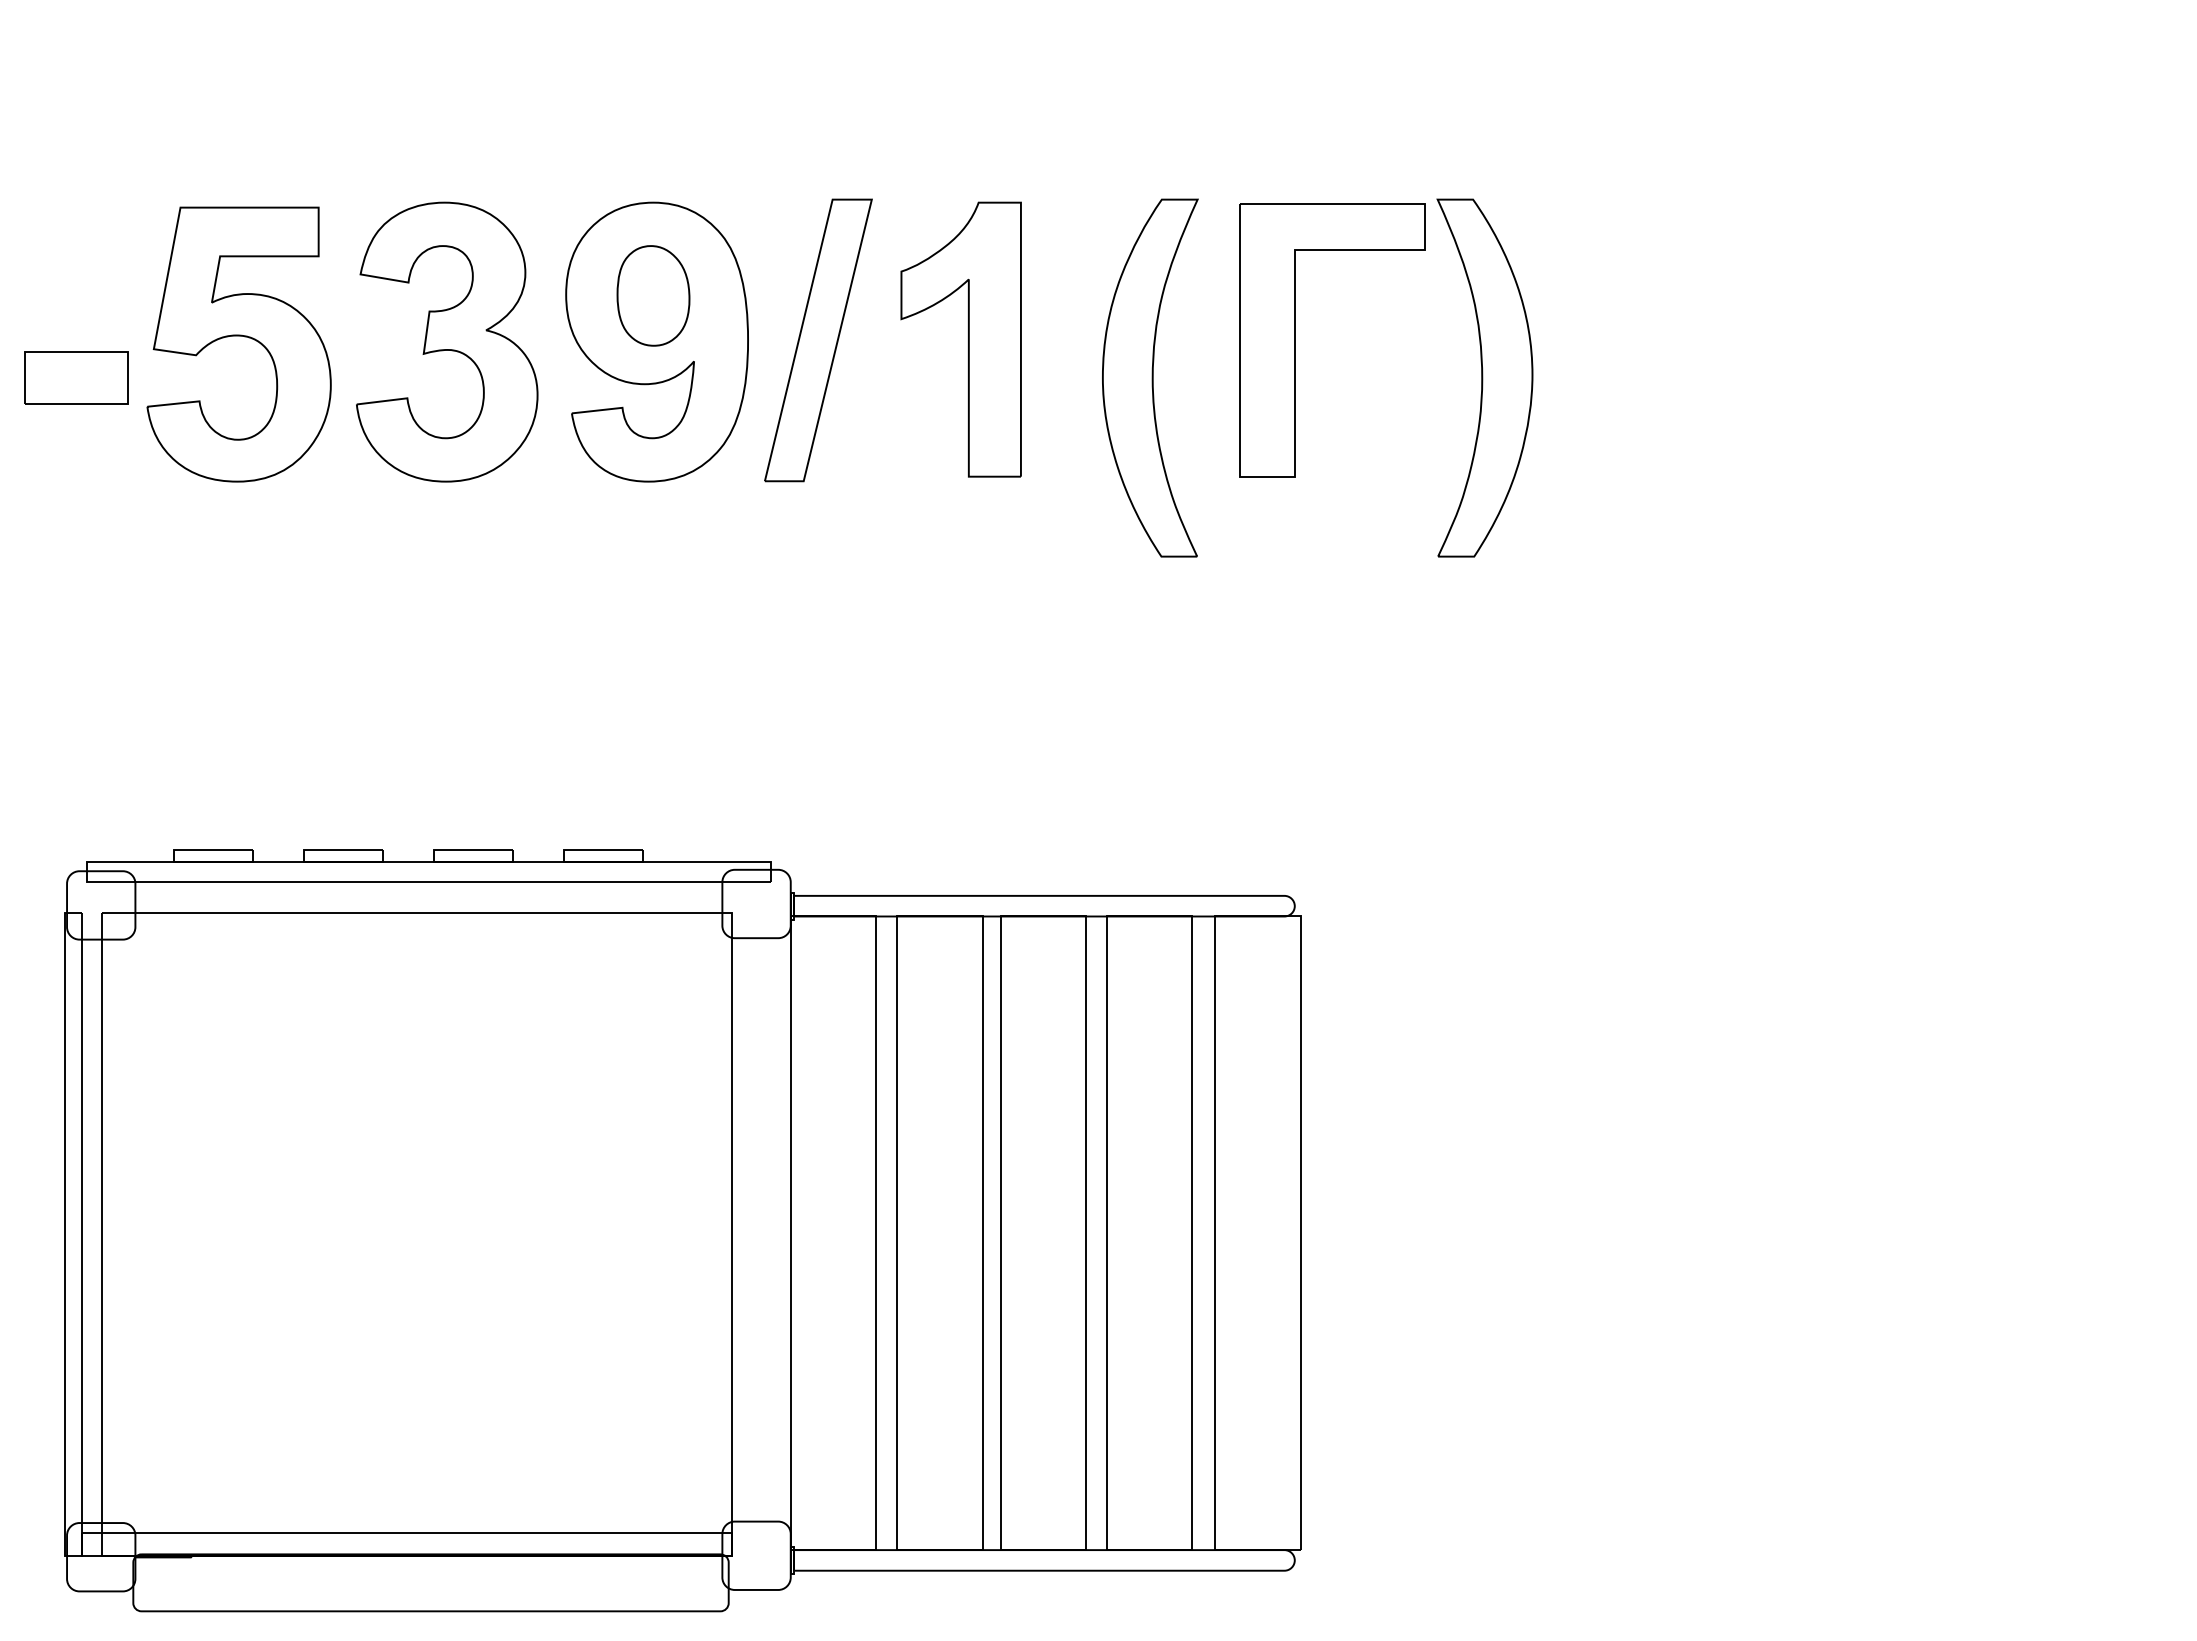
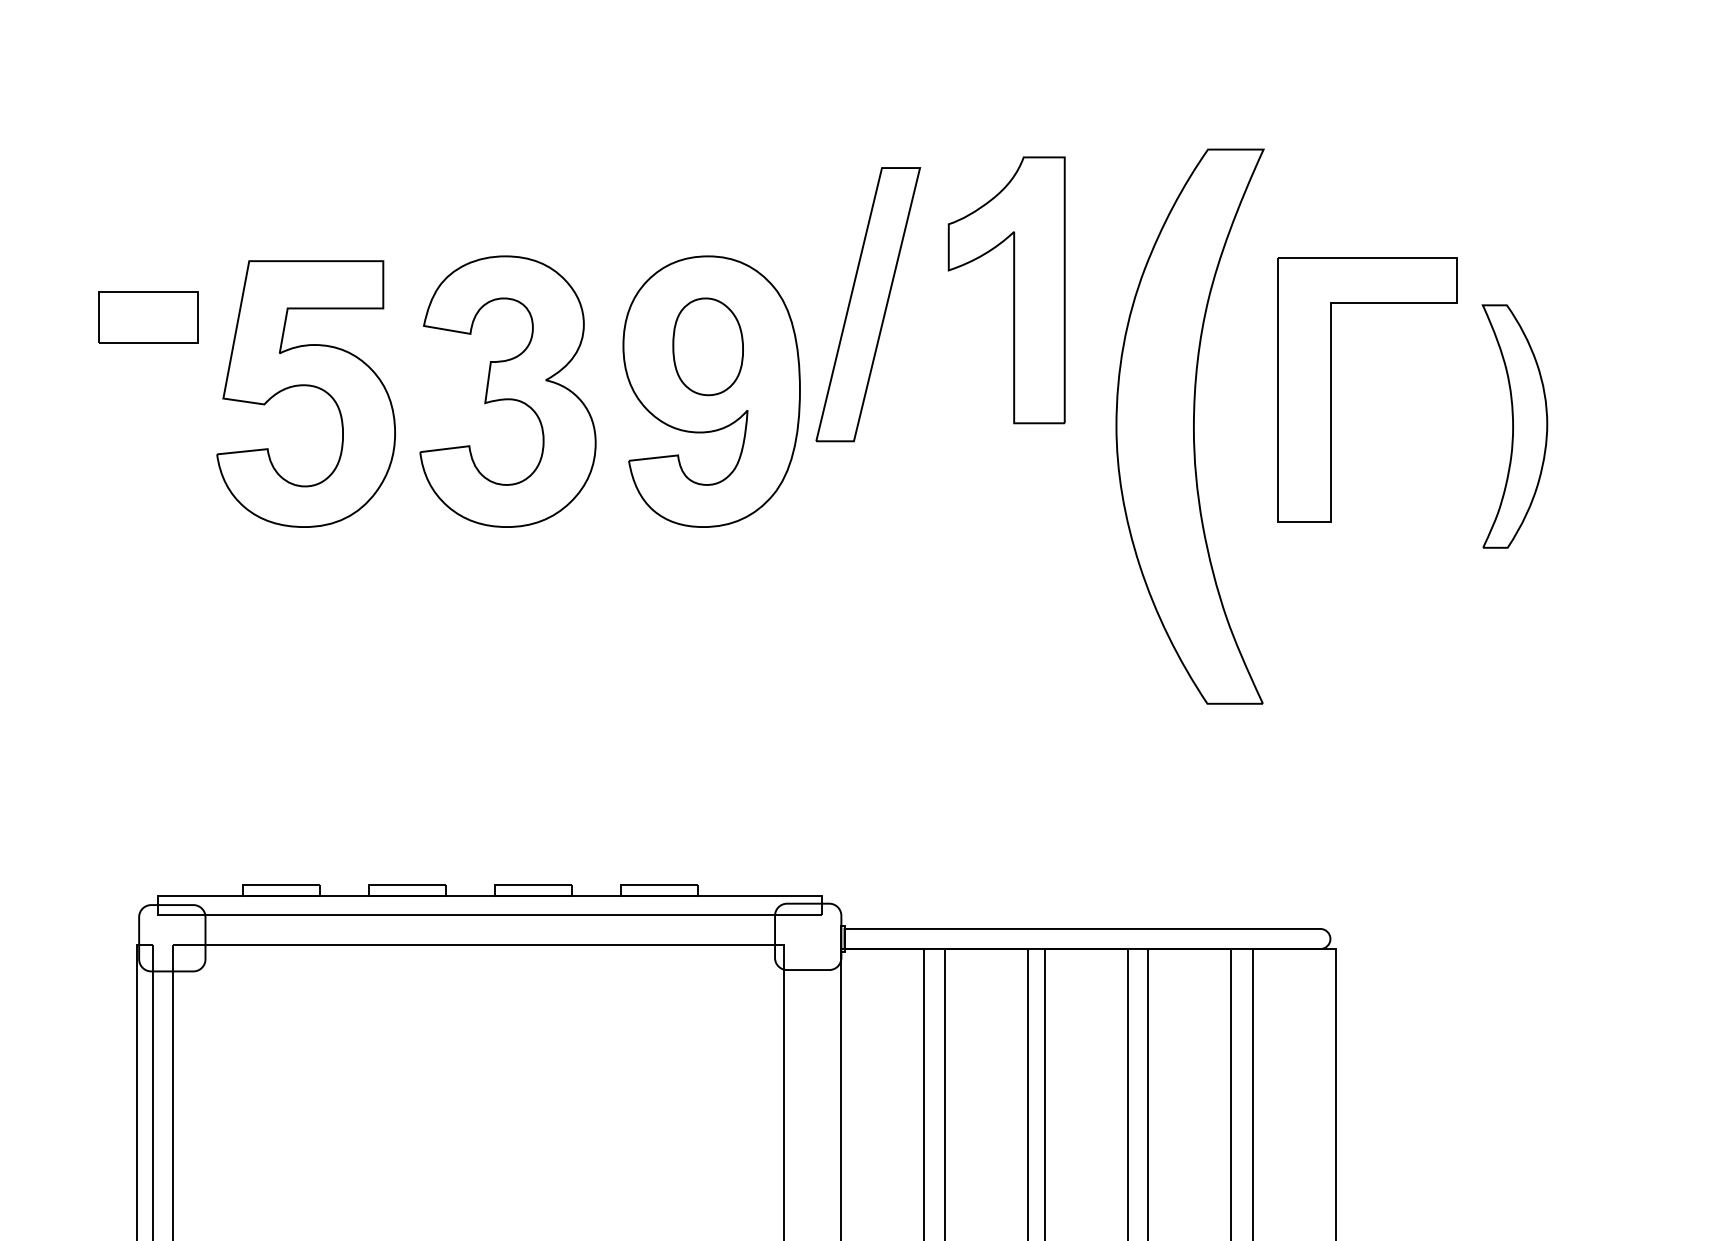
part: (968, 339) -> (1013, 290), moved
part: (818, 340) -> (868, 304), moved
part: (76, 377) -> (148, 317), moved
part: (1150, 377) -> (1190, 426), size x1.6
part: (1484, 377) -> (1514, 426), size x0.7

